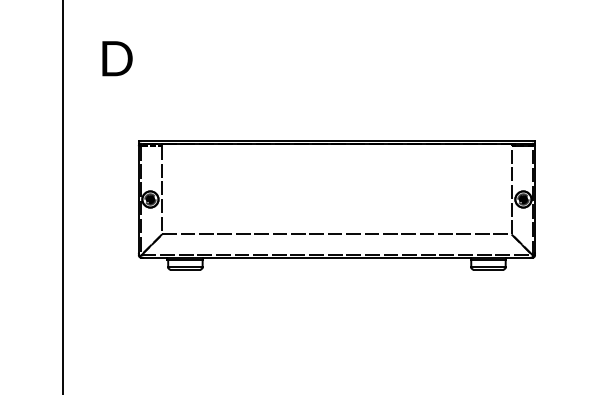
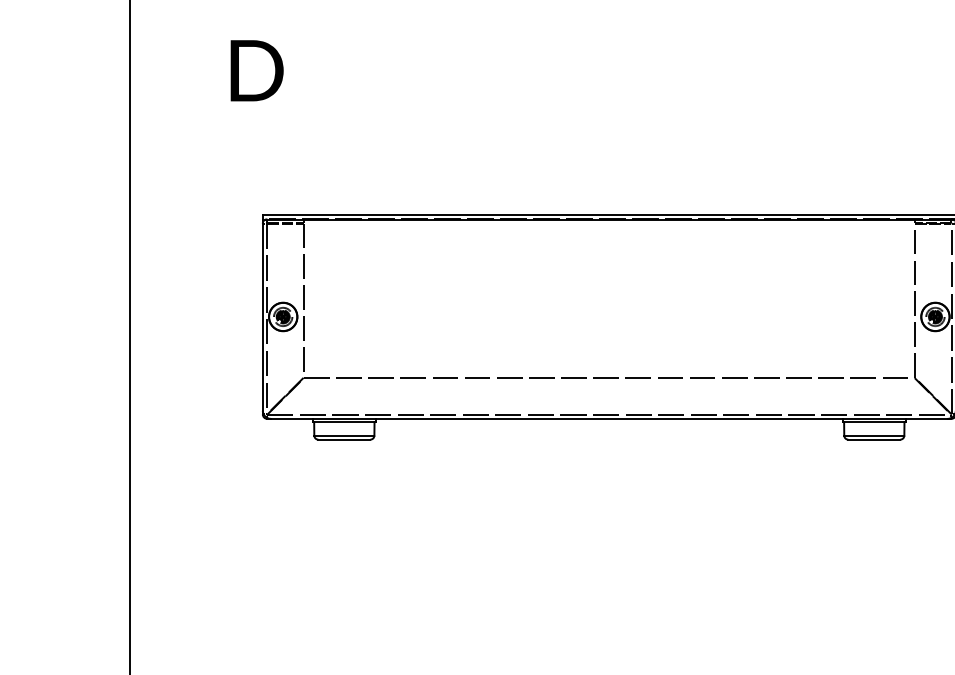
text: (117, 58) -> (257, 70), moved

